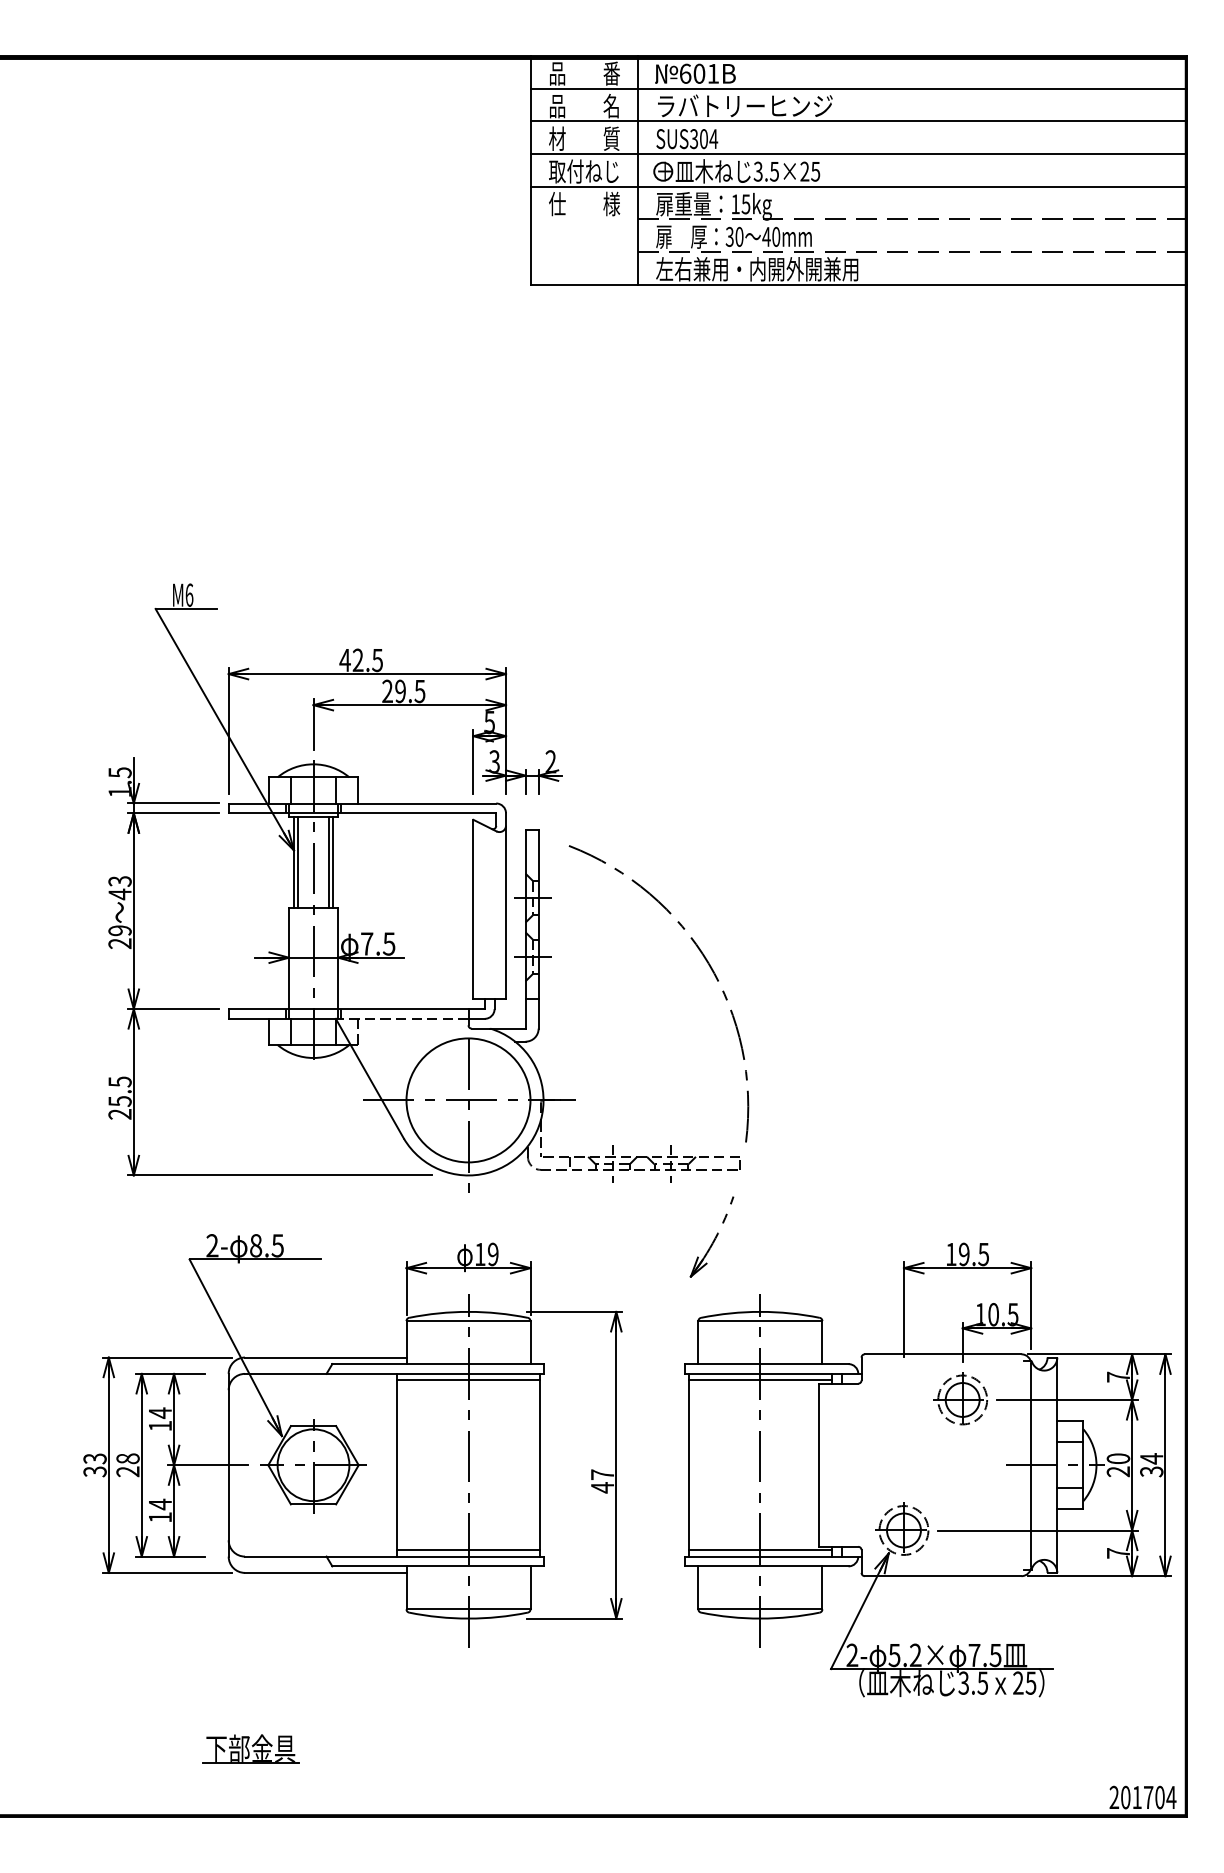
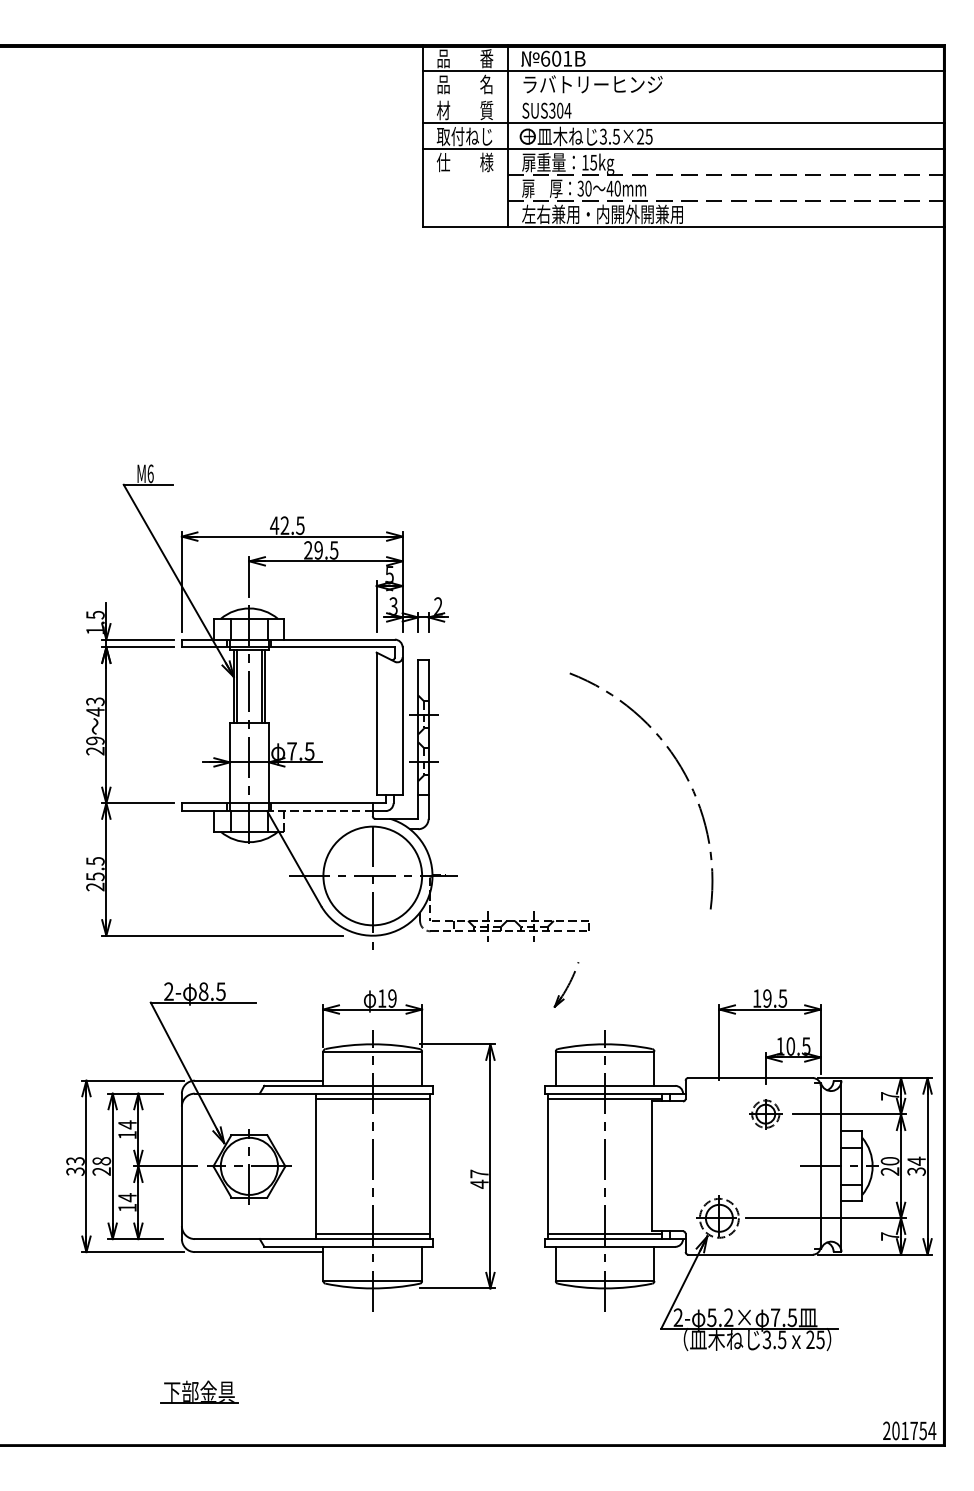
line: (859, 121) -> (684, 96), removed
arc: (709, 967) -> (681, 770), moved
part: (711, 1236) -> (566, 984), size x0.7
part: (960, 1398) -> (764, 1113), size x0.7
text: (1159, 1797) -> (922, 1430), 201704 -> 201754

